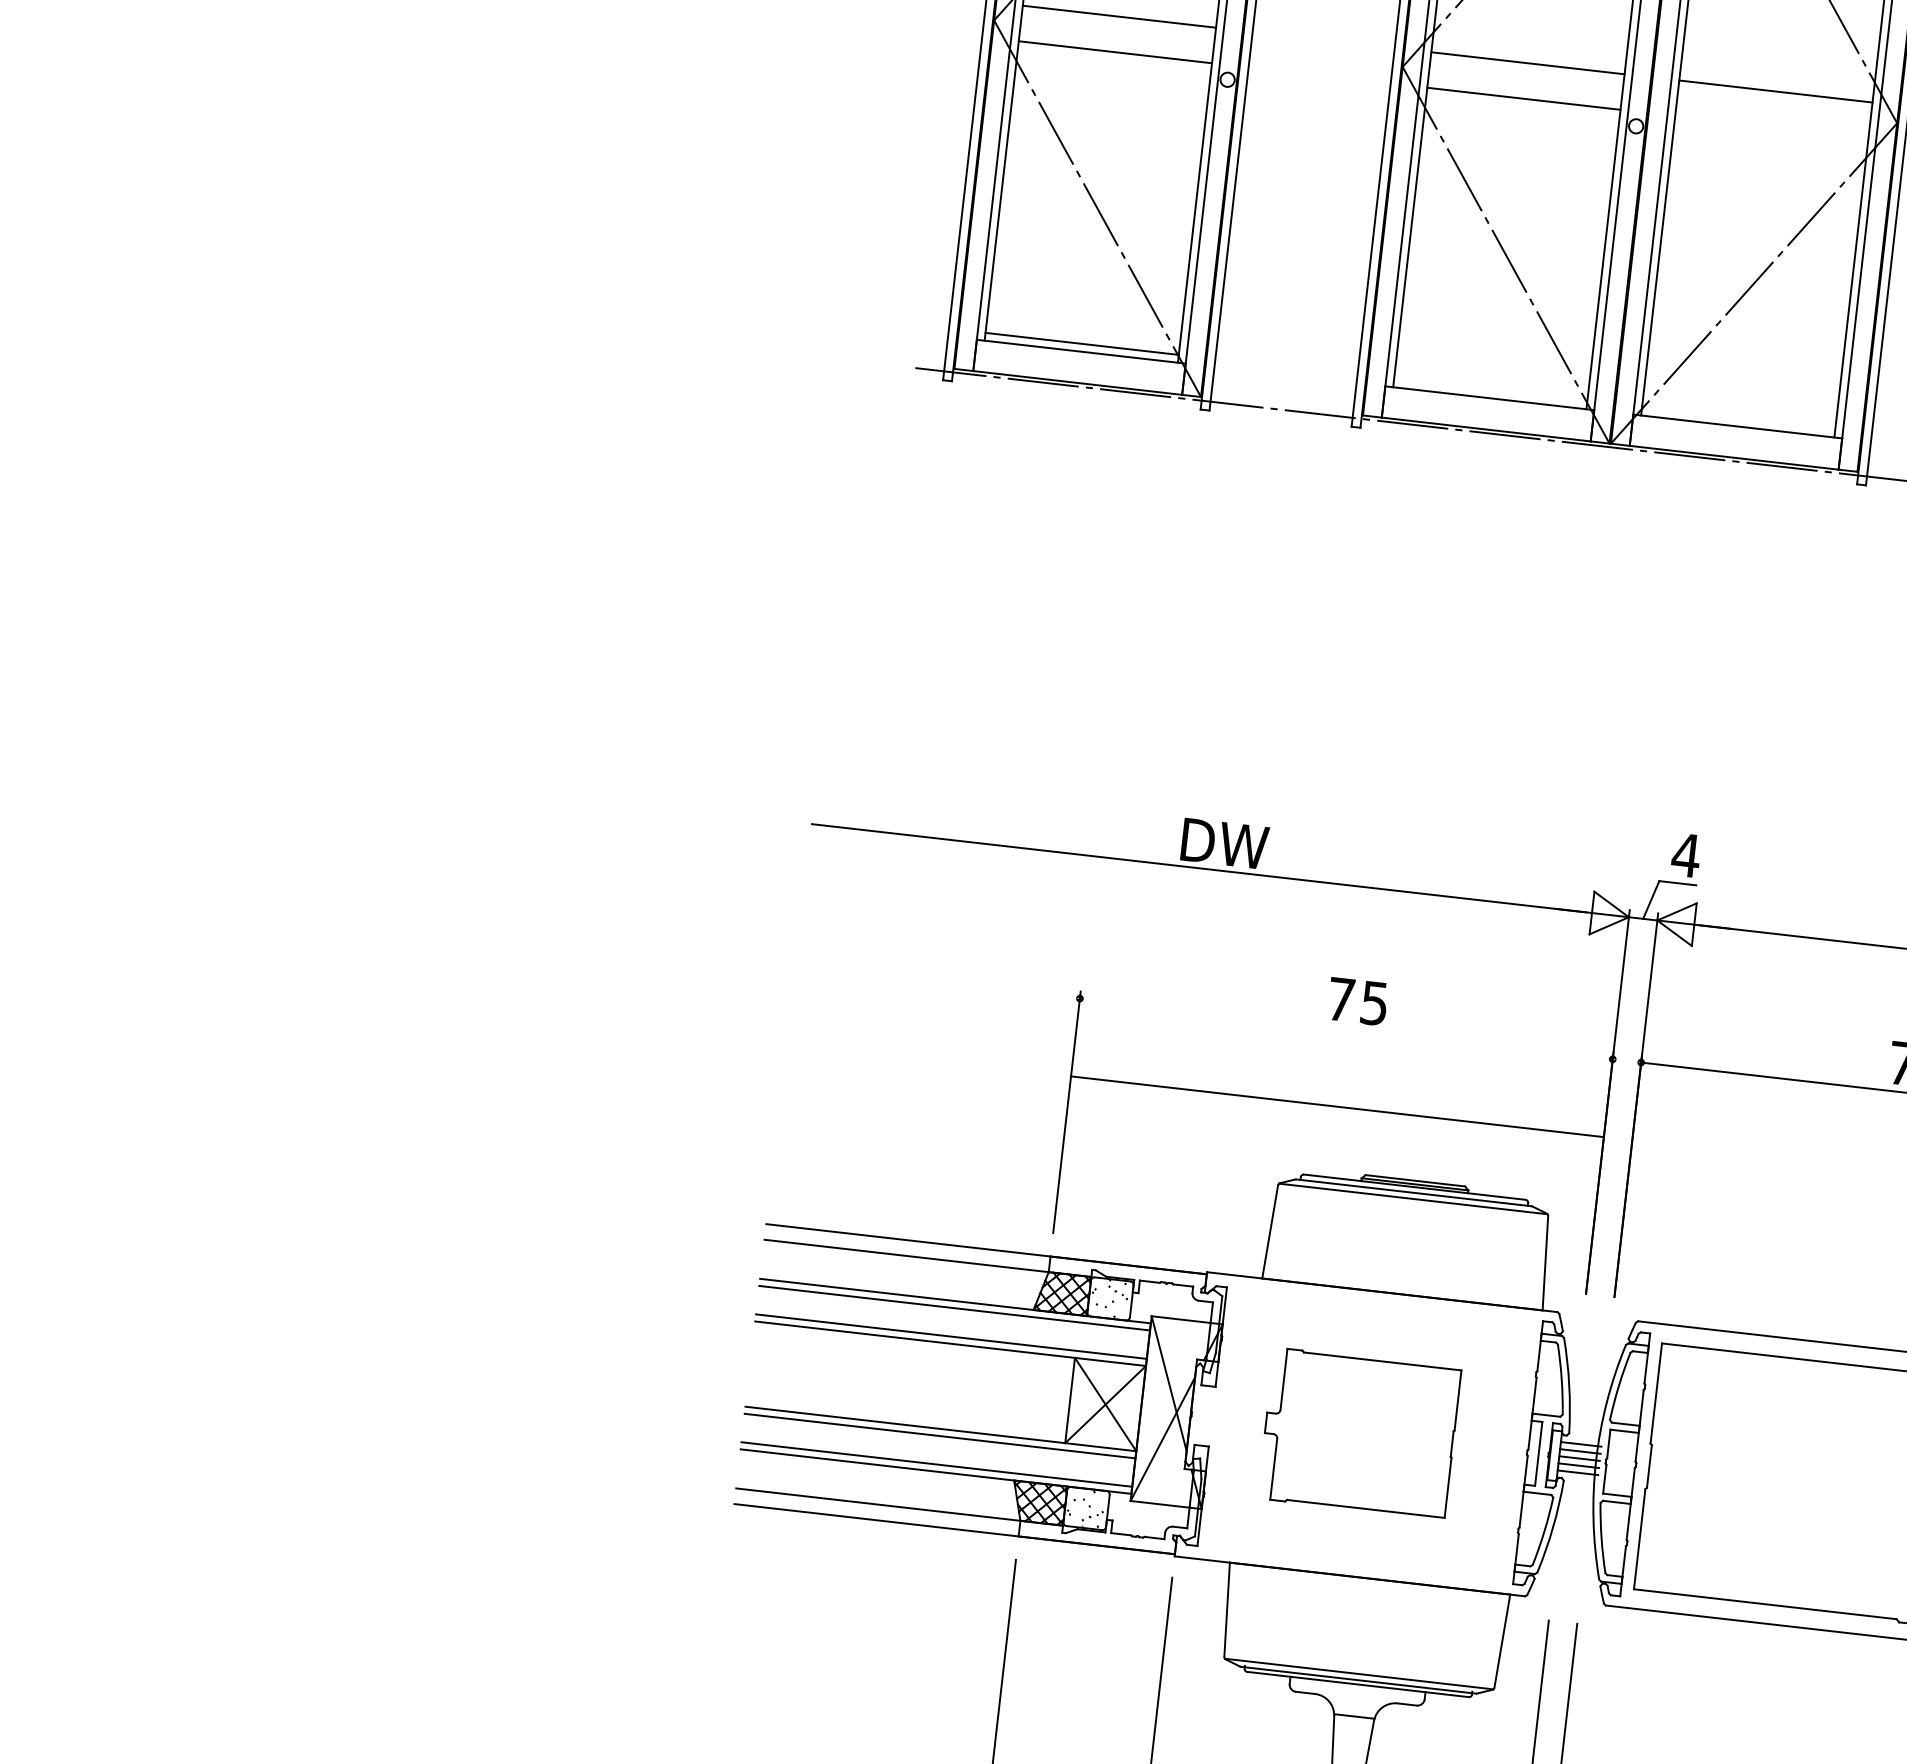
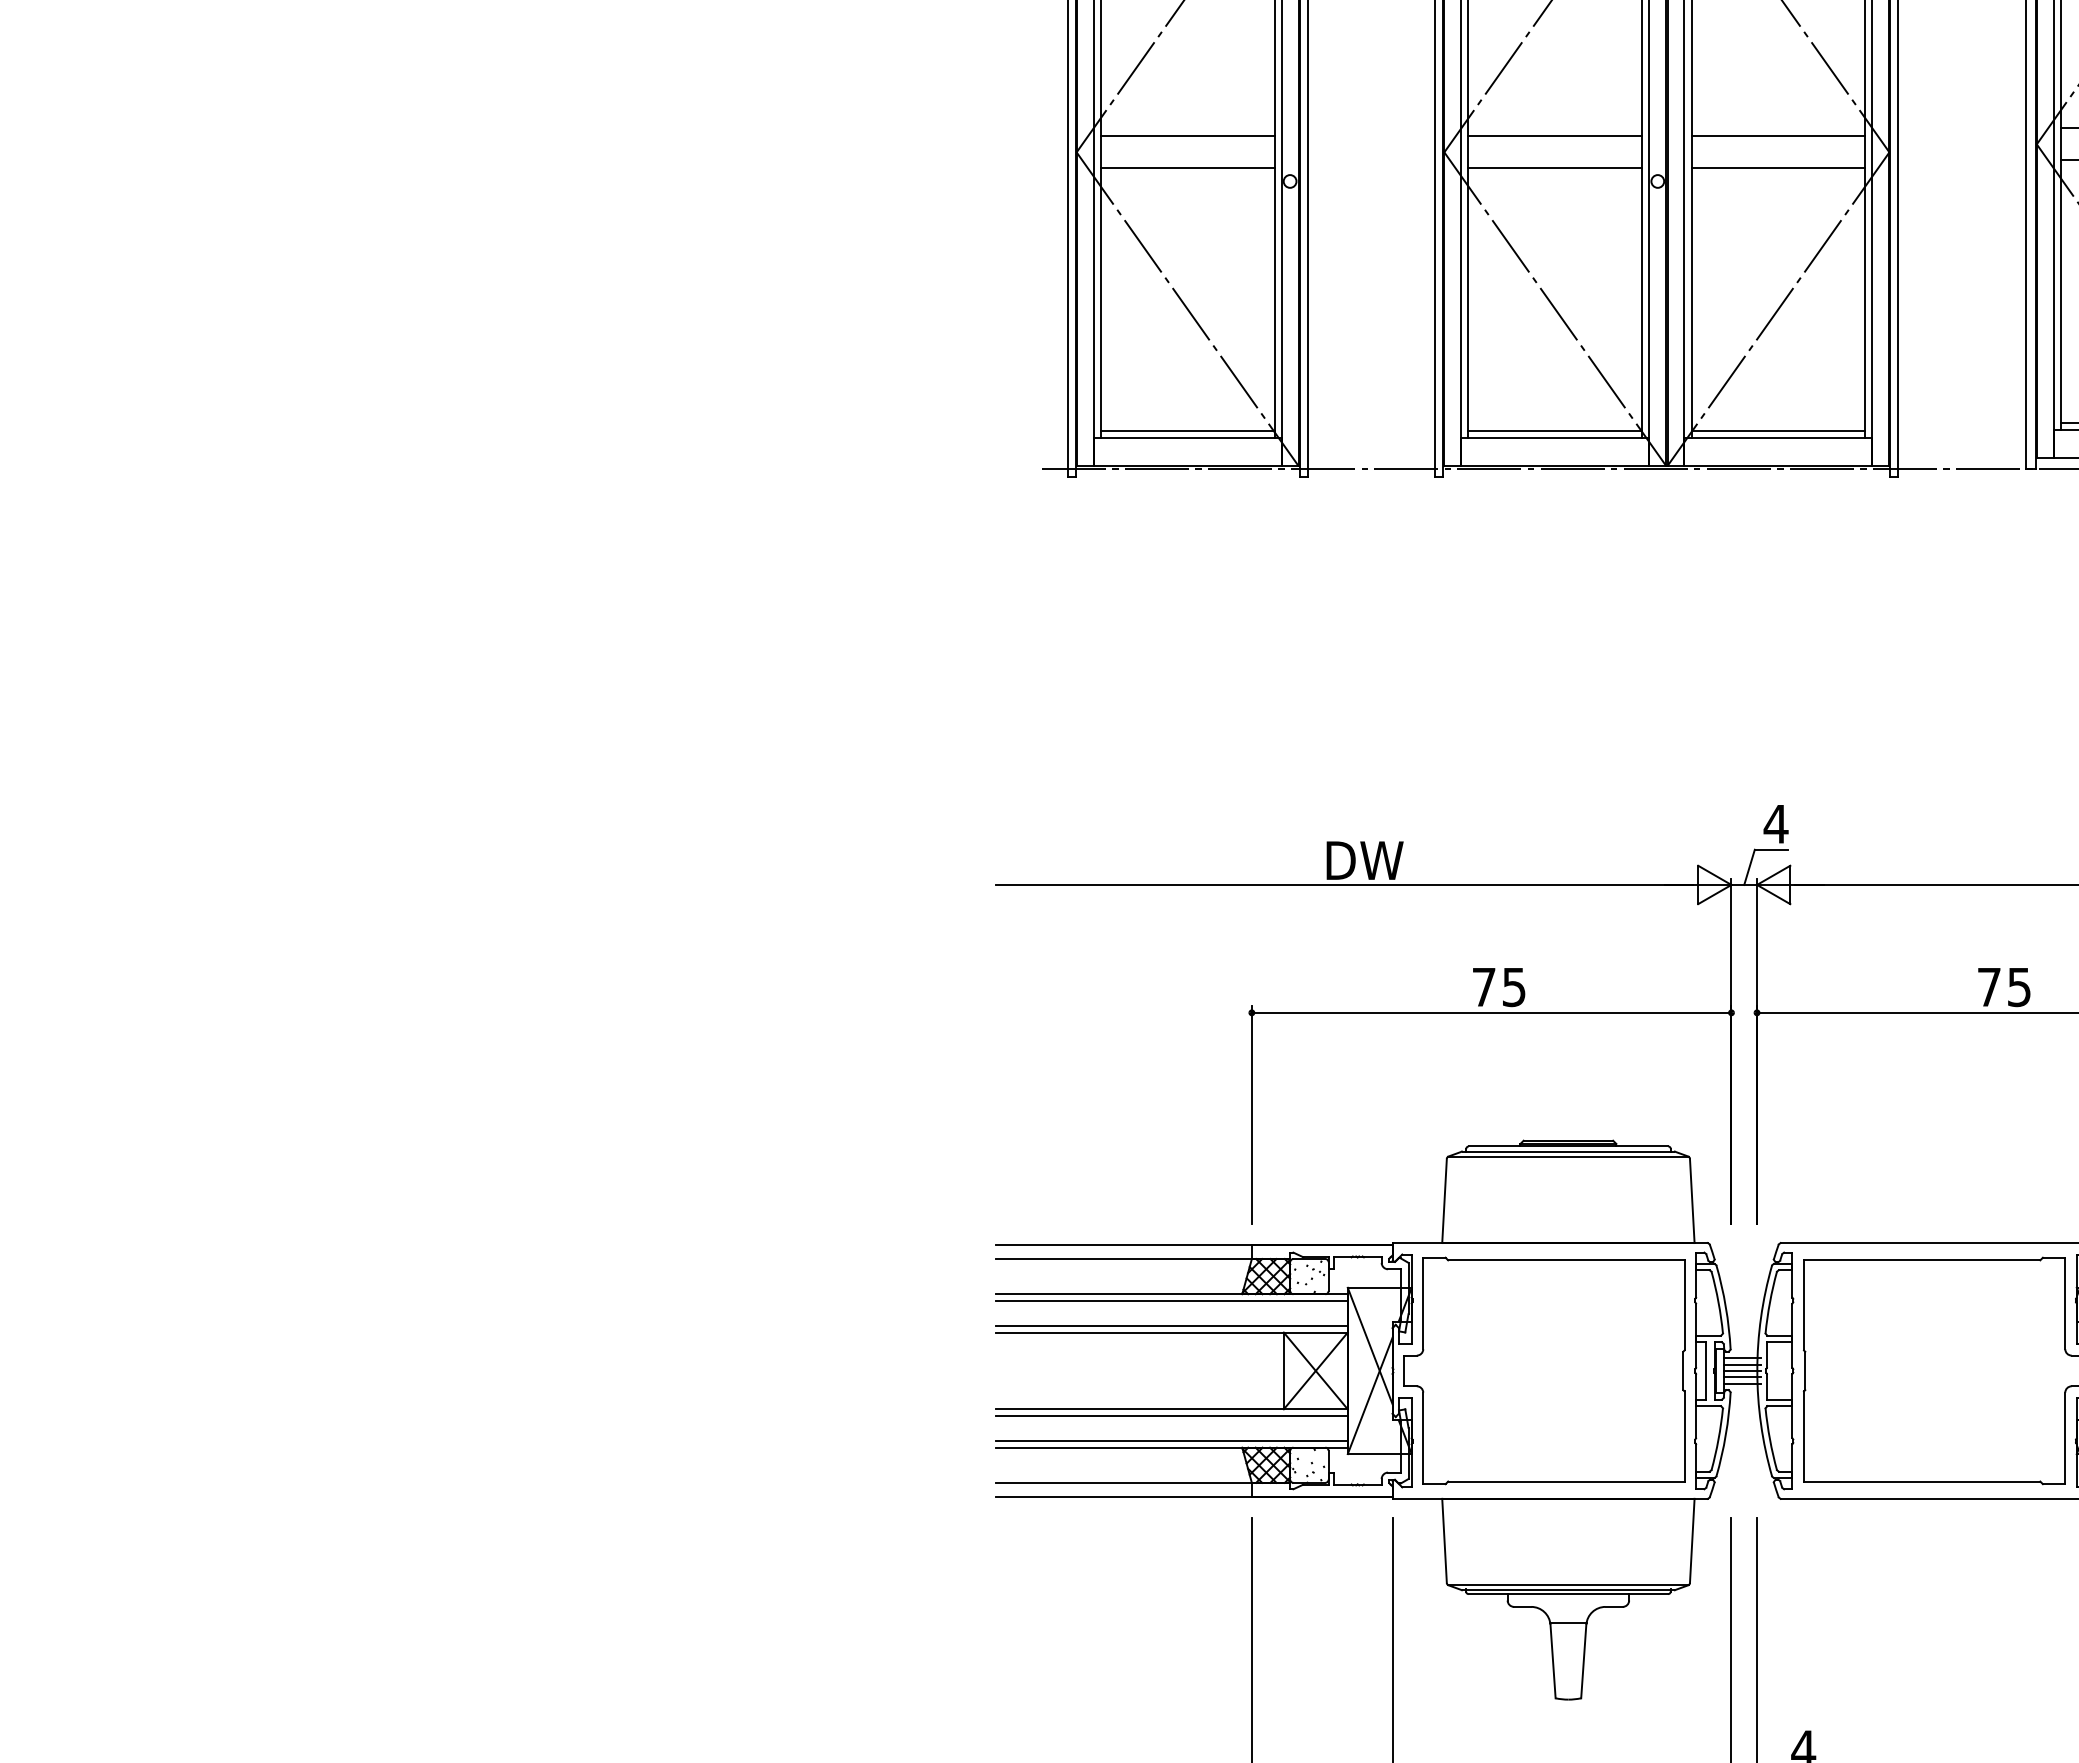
line: (1771, 127) -> (1778, 168), added
line: (1490, 390) -> (1555, 430), added
line: (1738, 418) -> (1778, 430), added
line: (1337, 1106) -> (1491, 1012), moved
part: (1359, 1433) -> (1544, 1370), size x1.67

